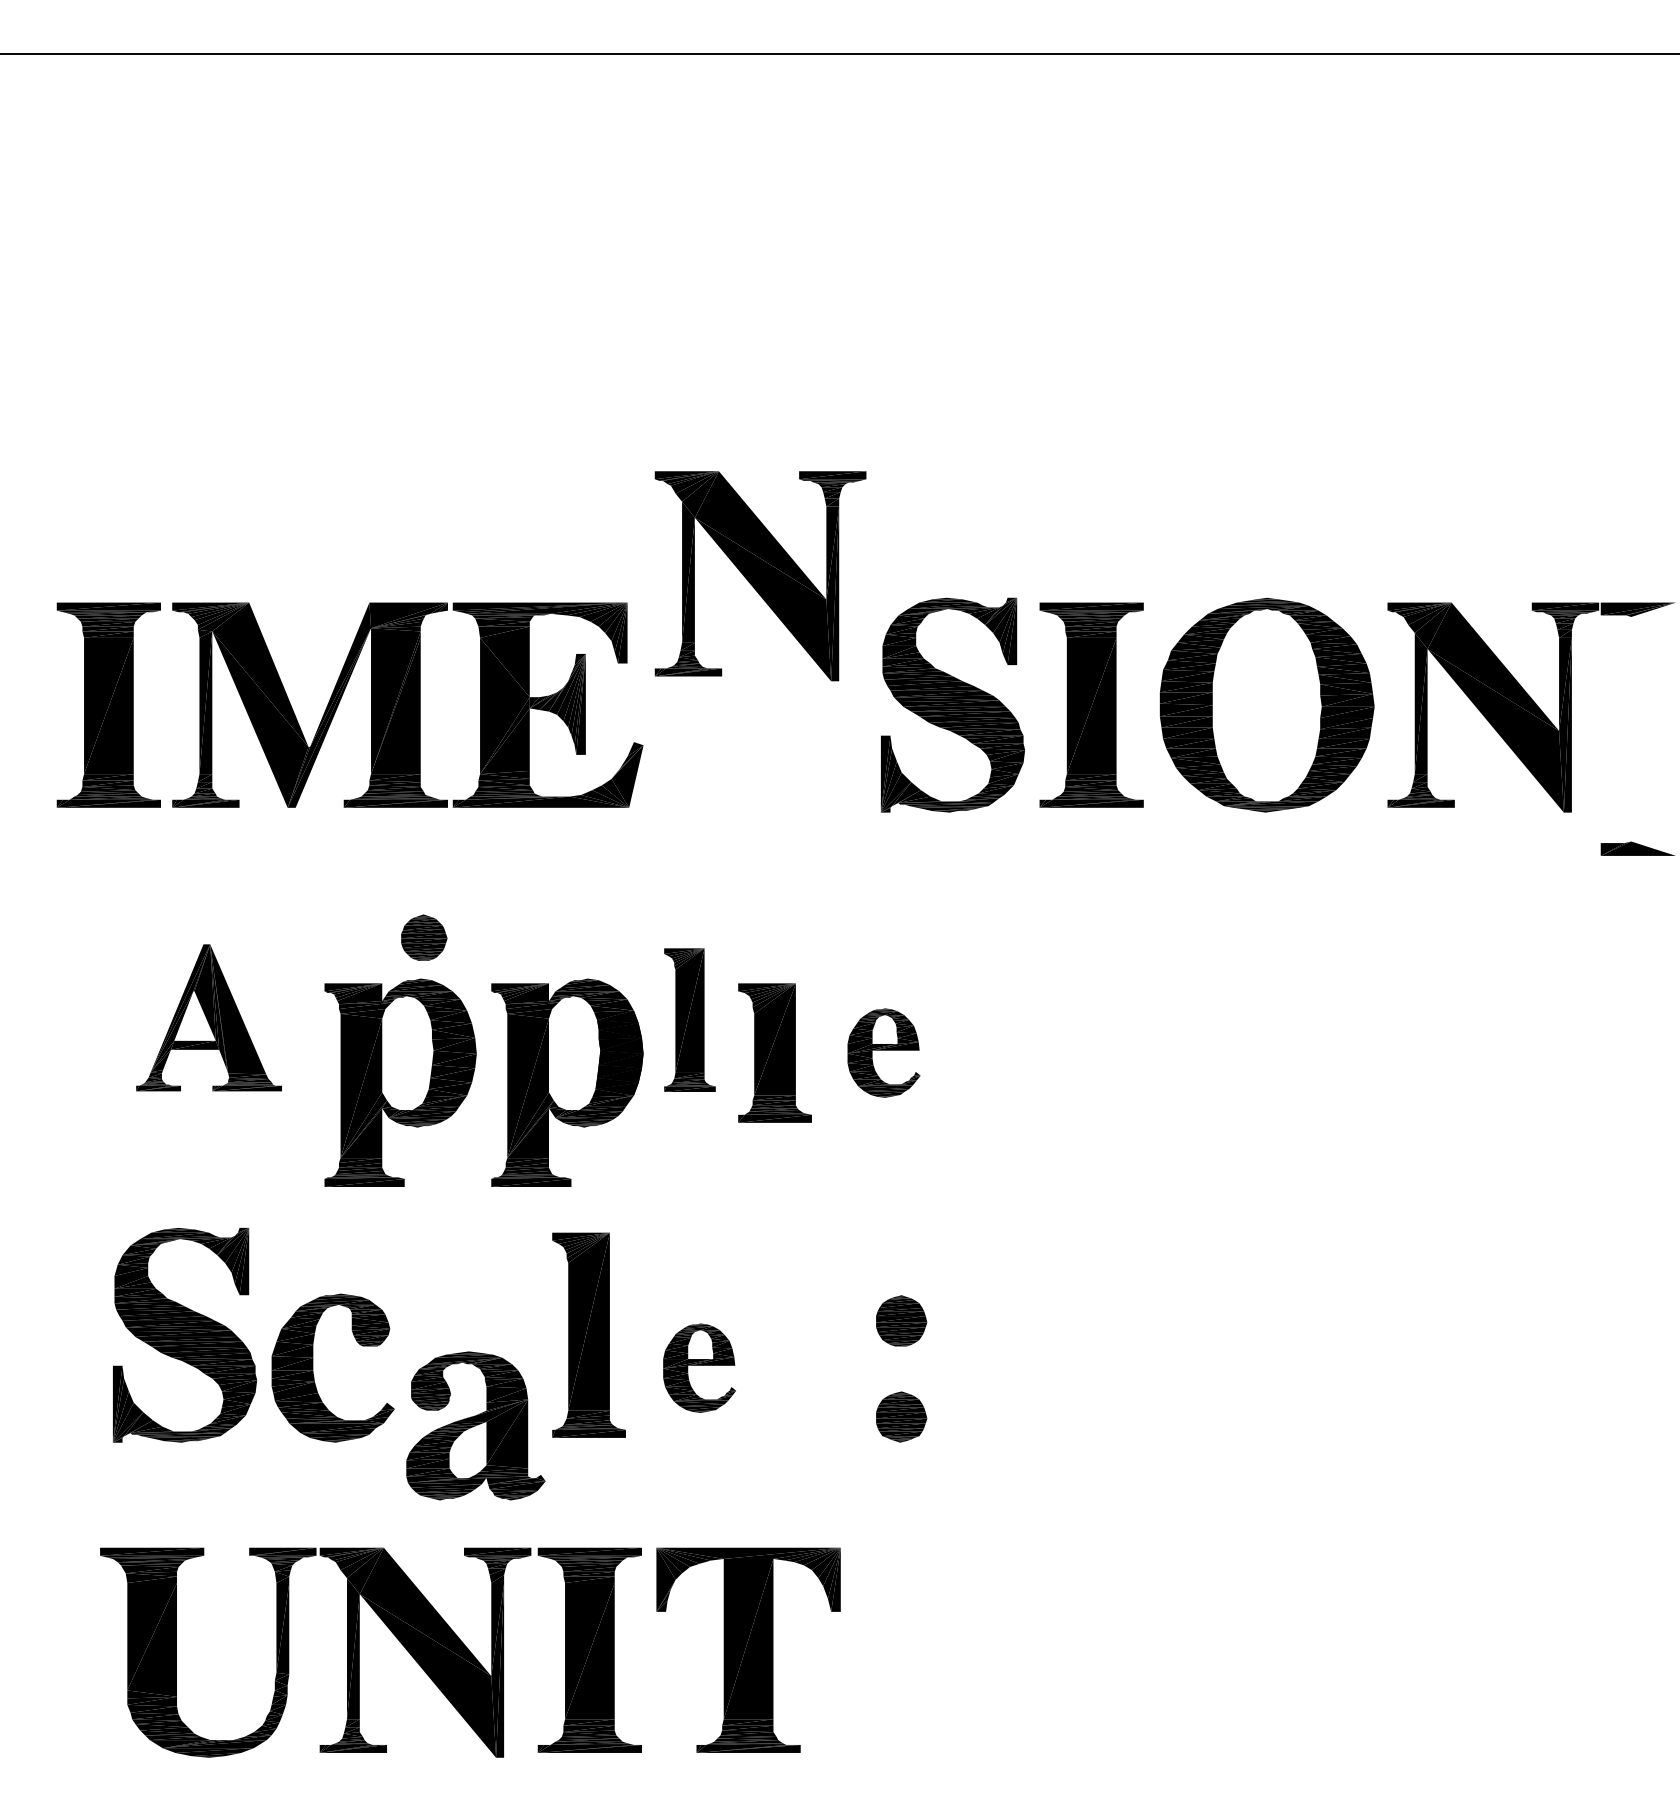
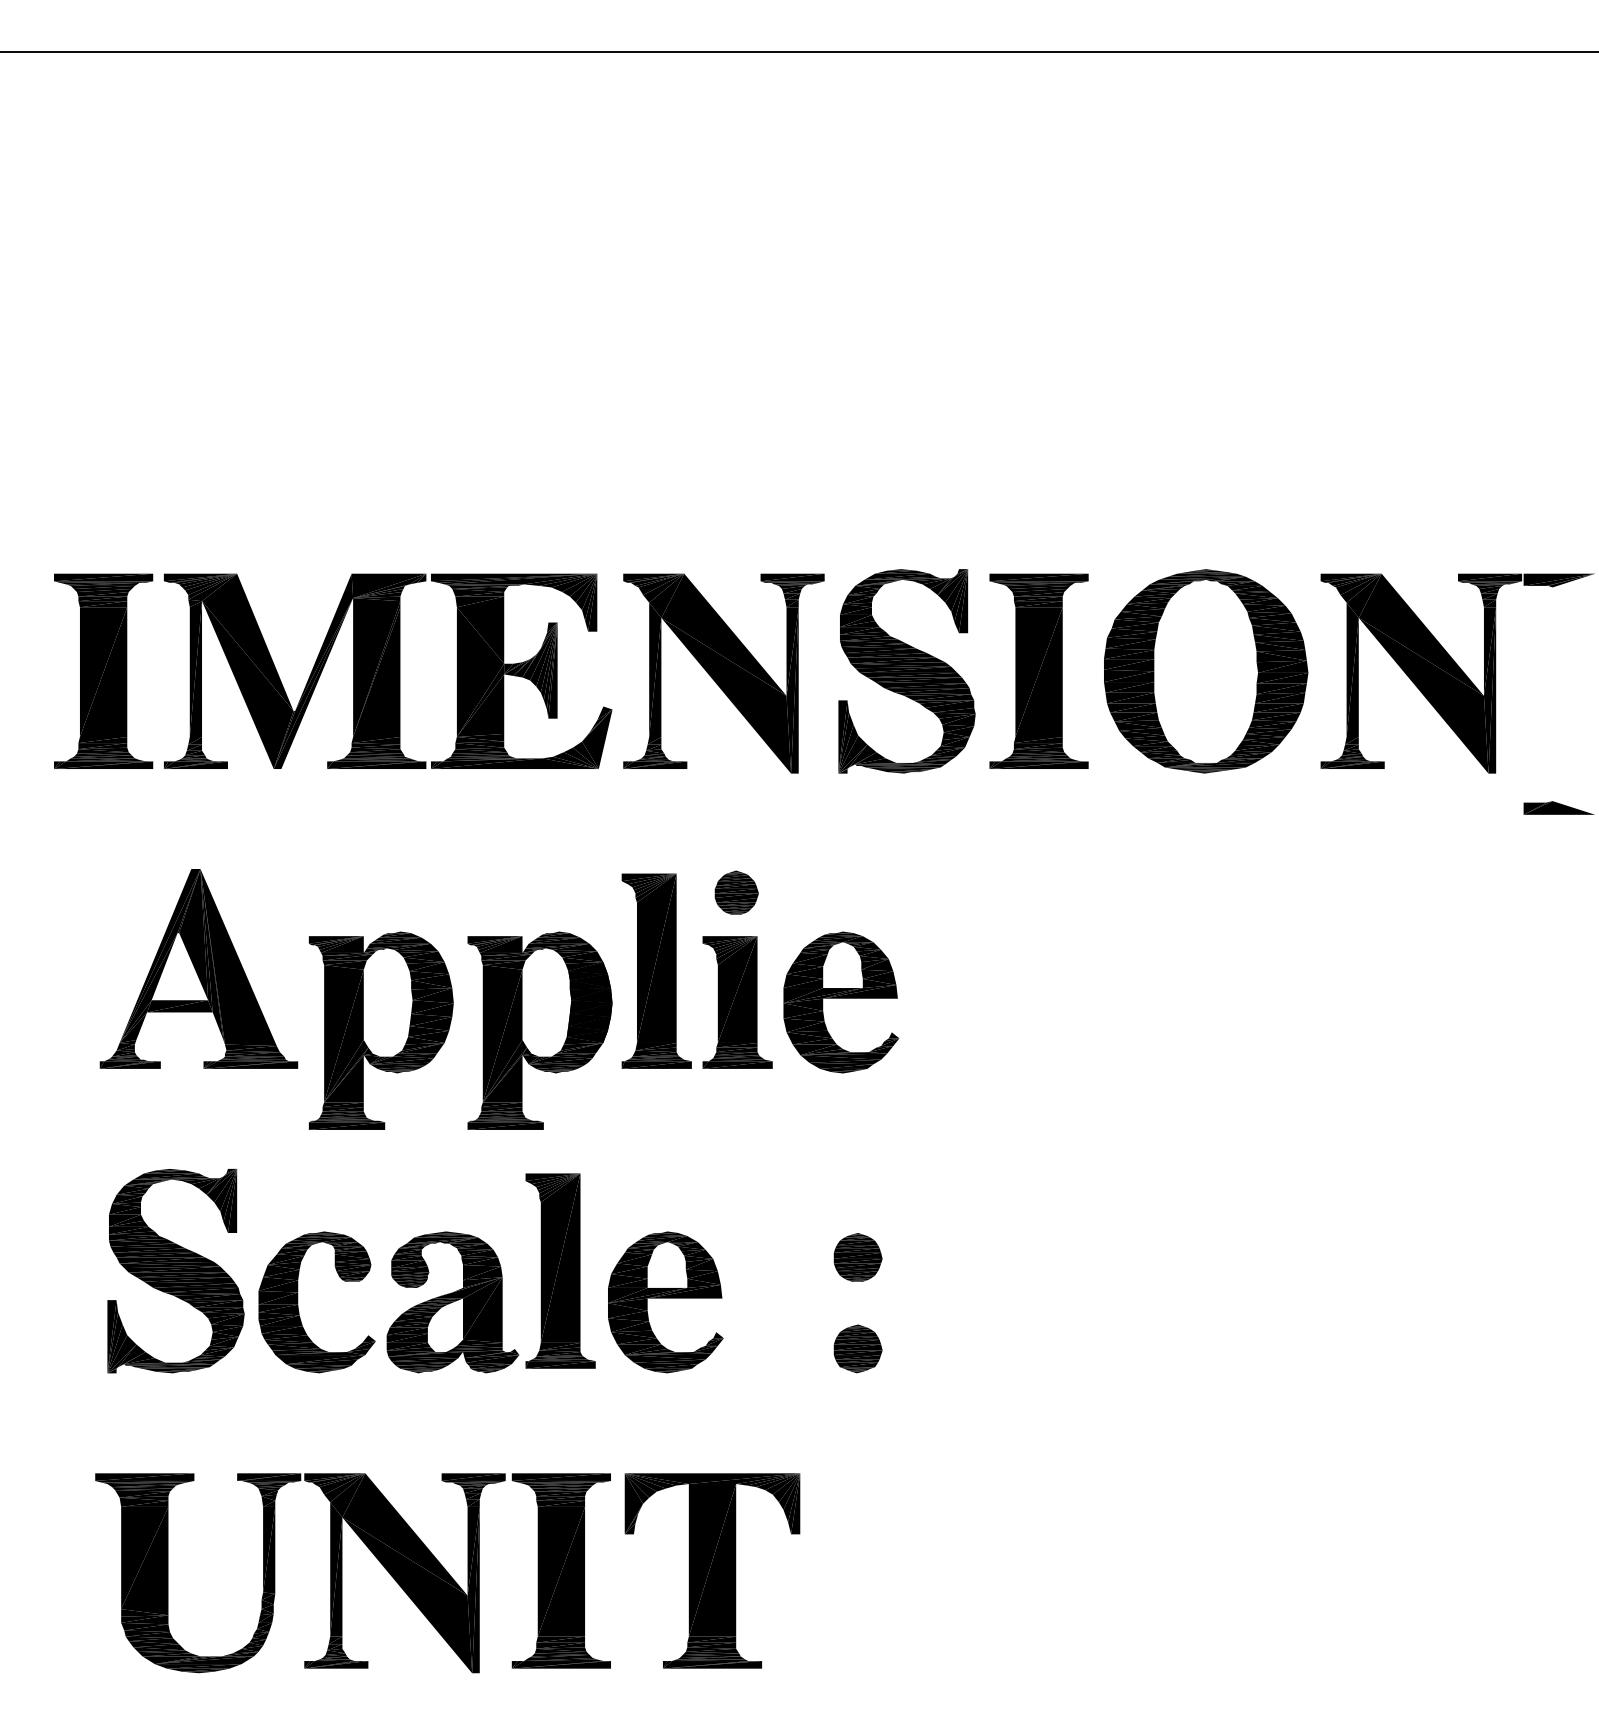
part: (760, 576) -> (723, 673), moved
part: (423, 937) -> (736, 892), moved
part: (208, 1017) -> (198, 968), size x1.43
part: (689, 1019) -> (656, 970), size x1.43
part: (884, 1053) -> (841, 1002), size x1.67
part: (699, 1368) -> (665, 1302), size x1.67
part: (475, 1426) -> (452, 1302), moved

